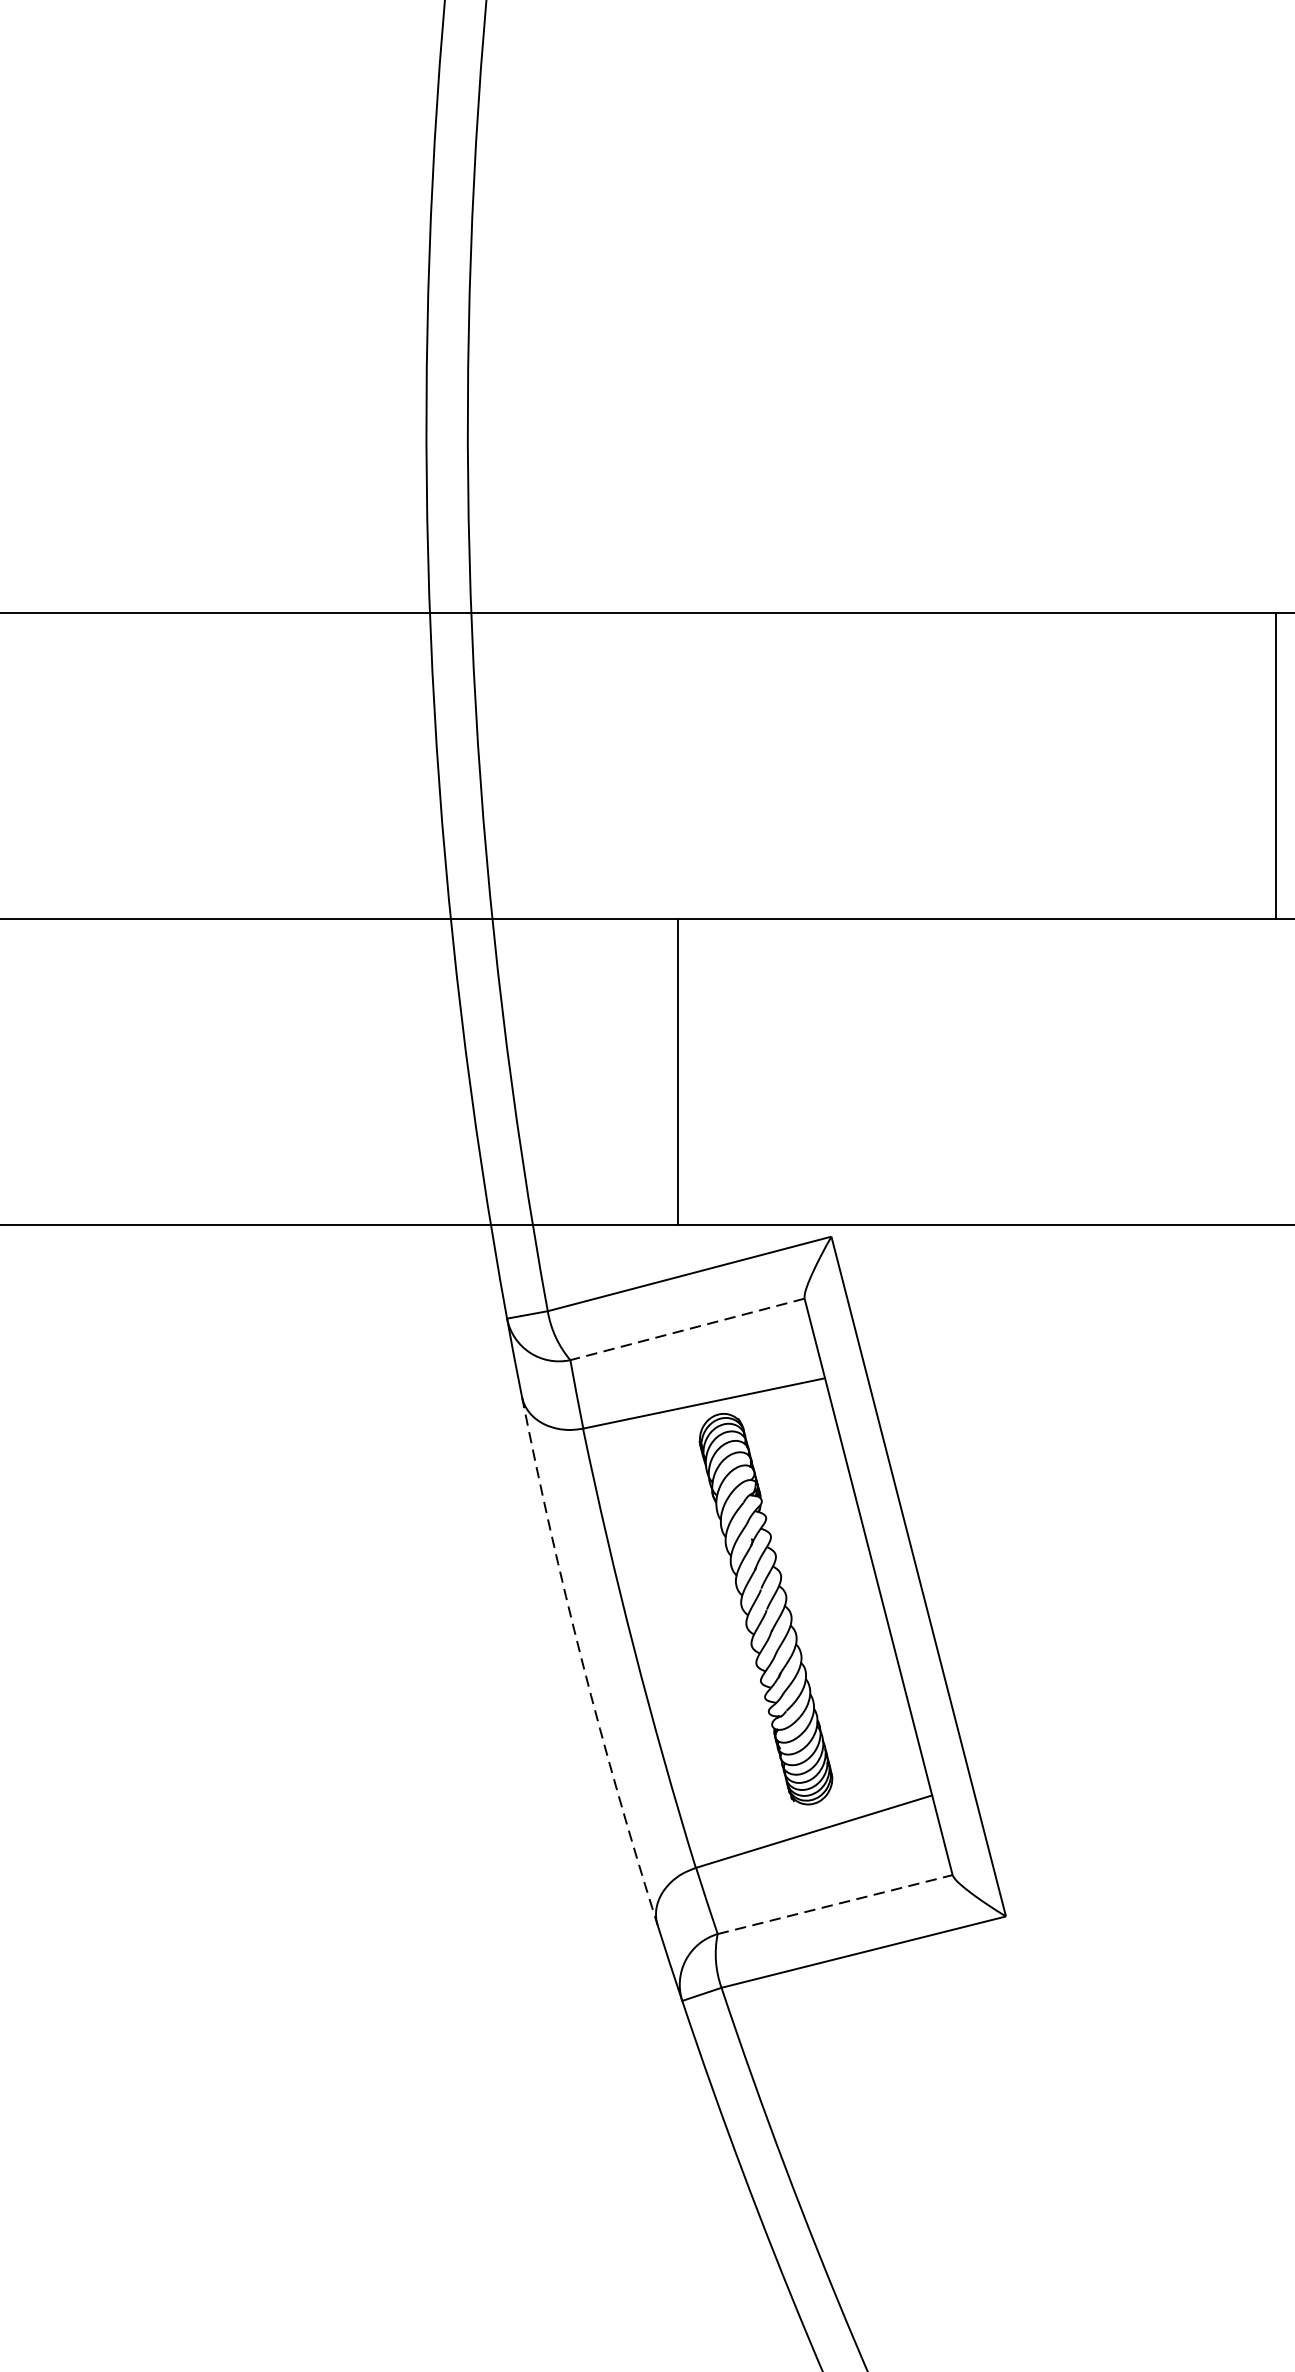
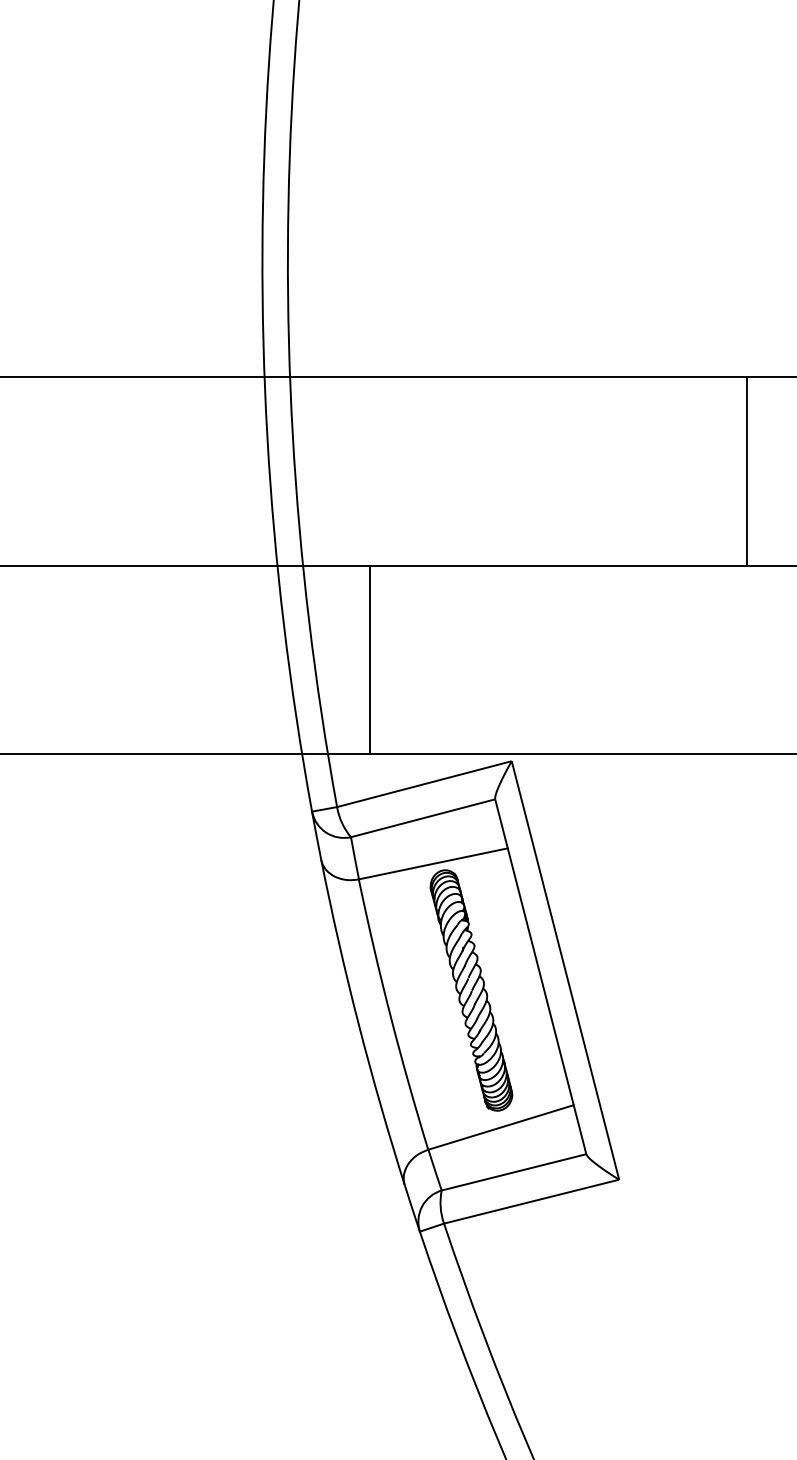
line: (1276, 766) -> (746, 471), moved
line: (678, 1071) -> (370, 659), moved
line: (686, 1329) -> (422, 818), dashed -> solid
arc: (582, 1662) -> (358, 1023), dashed -> solid
line: (835, 1904) -> (514, 1172), dashed -> solid

